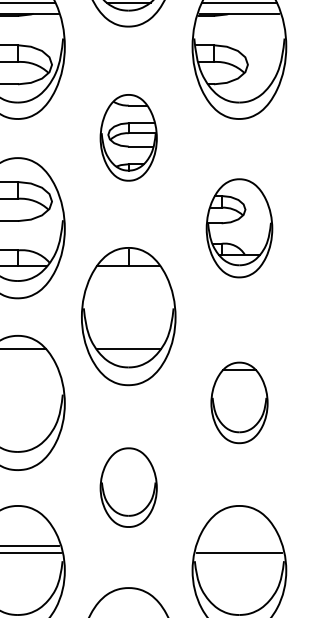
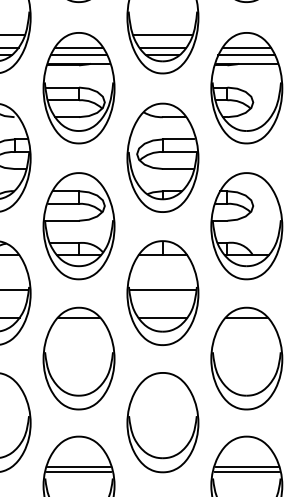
part: (128, 137) -> (162, 157), size x1.67
part: (239, 228) -> (246, 226), size x1.43
line: (128, 313) -> (162, 290), added
part: (239, 402) -> (246, 358), size x1.67
part: (128, 487) -> (162, 422), size x1.67
line: (239, 546) -> (246, 467), added

